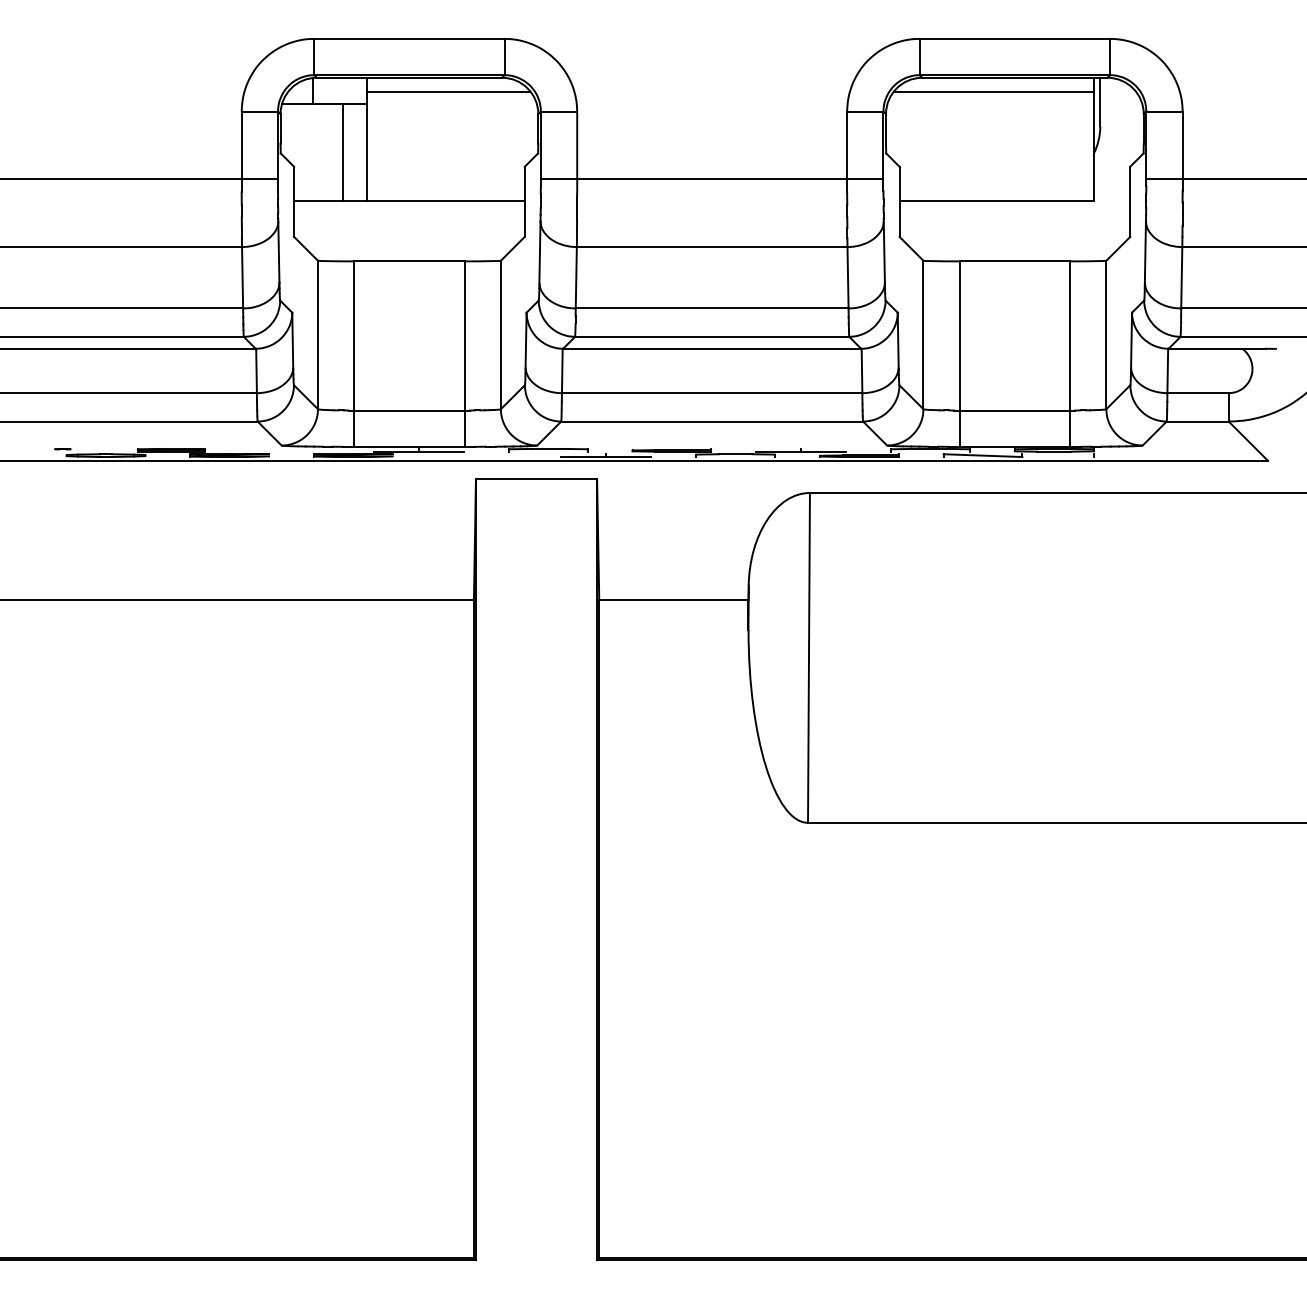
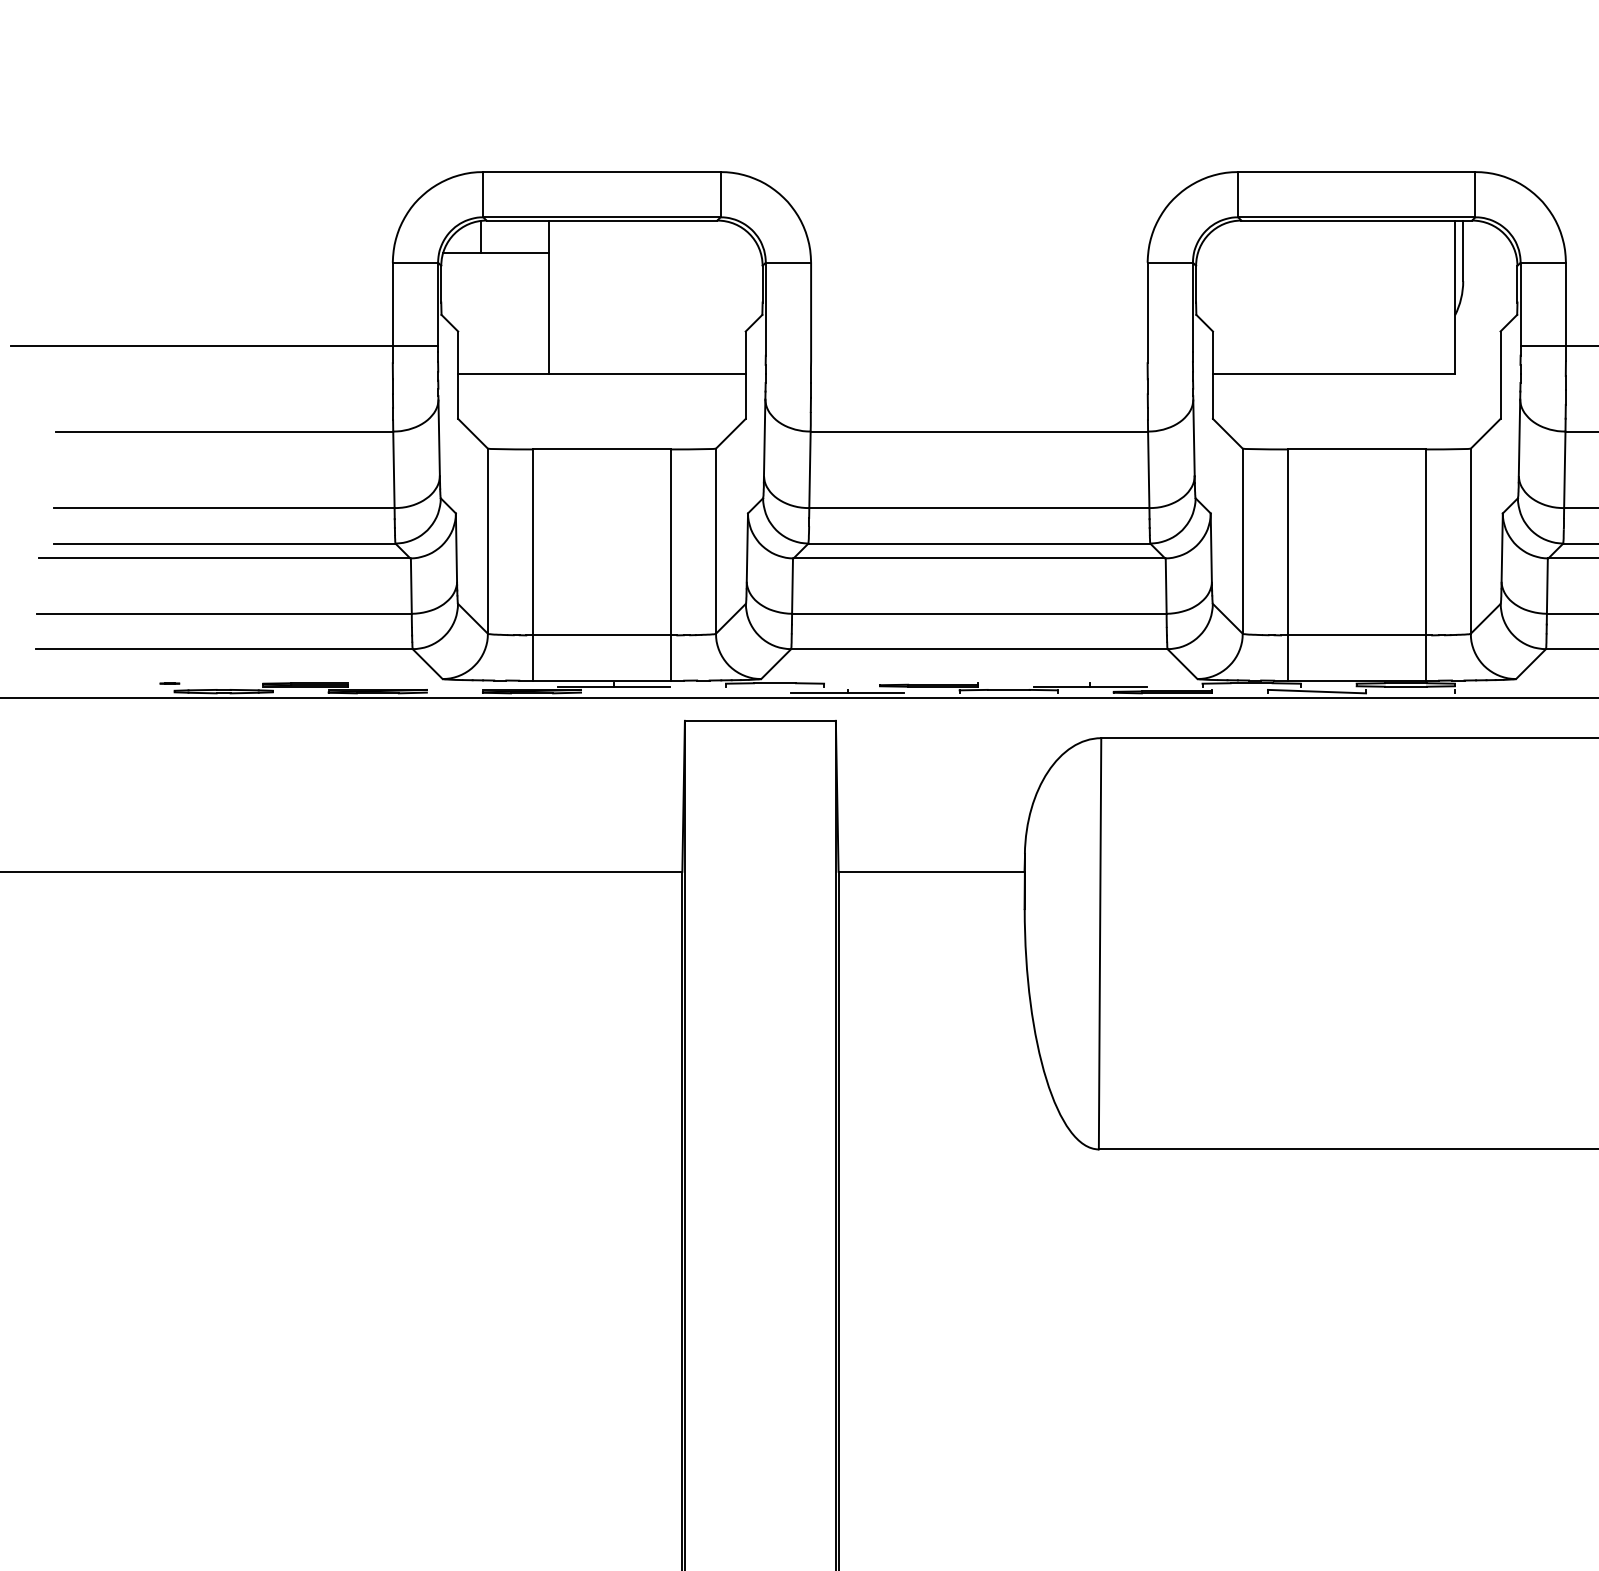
line: (448, 91) -> (650, 237), removed
line: (993, 91) -> (1330, 237), removed
line: (342, 151) -> (518, 312), removed
line: (711, 178) -> (978, 346), removed

